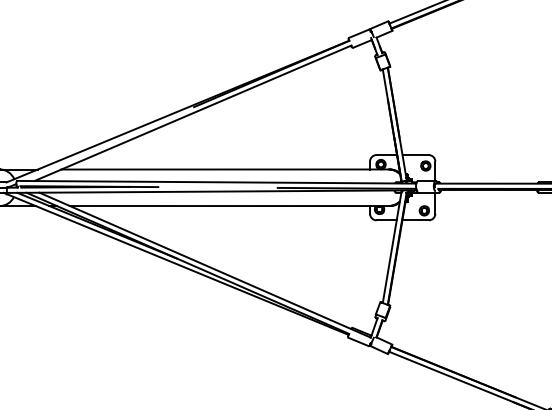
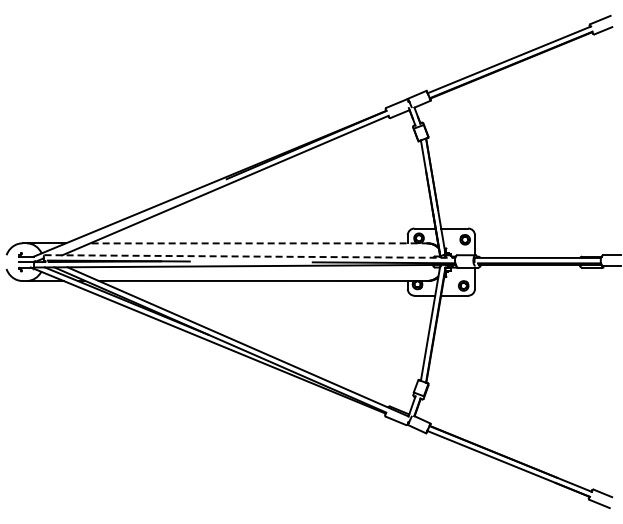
line: (225, 169) -> (258, 243), solid -> dashed
line: (217, 182) -> (250, 256), solid -> dashed

